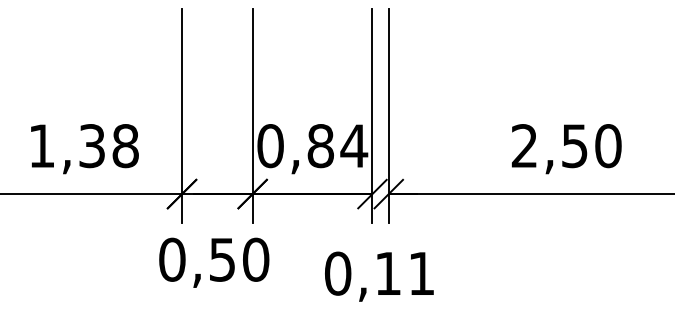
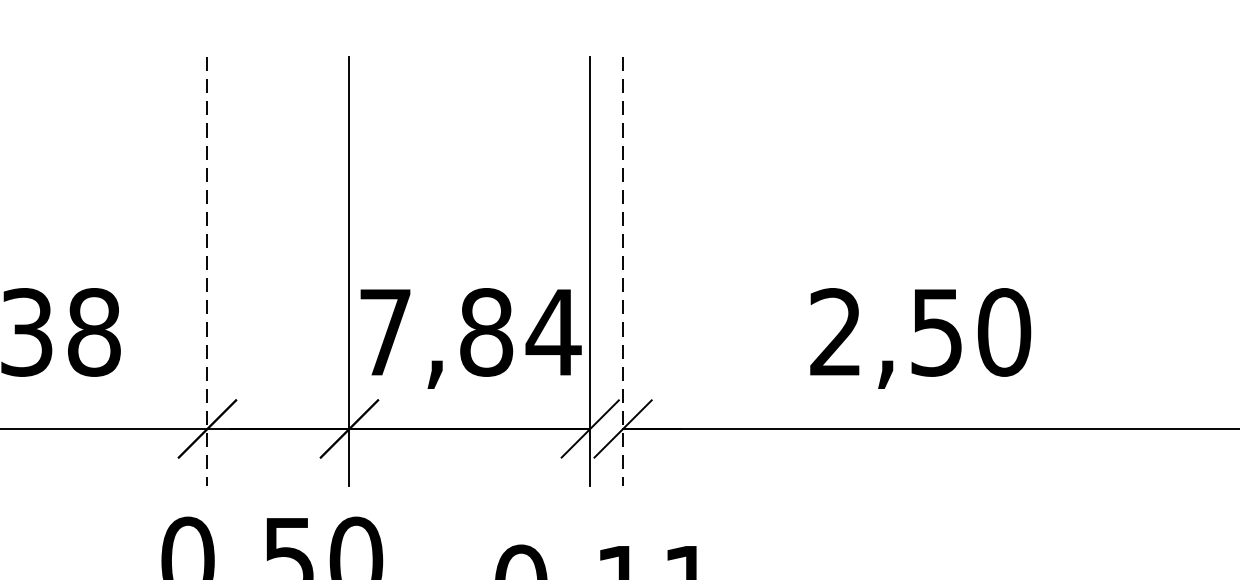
line: (182, 115) -> (208, 270), solid -> dashed
line: (388, 115) -> (622, 270), solid -> dashed
text: (270, 146) -> (385, 333), 0,84 -> 7,84
text: (566, 149) -> (920, 339), moved

